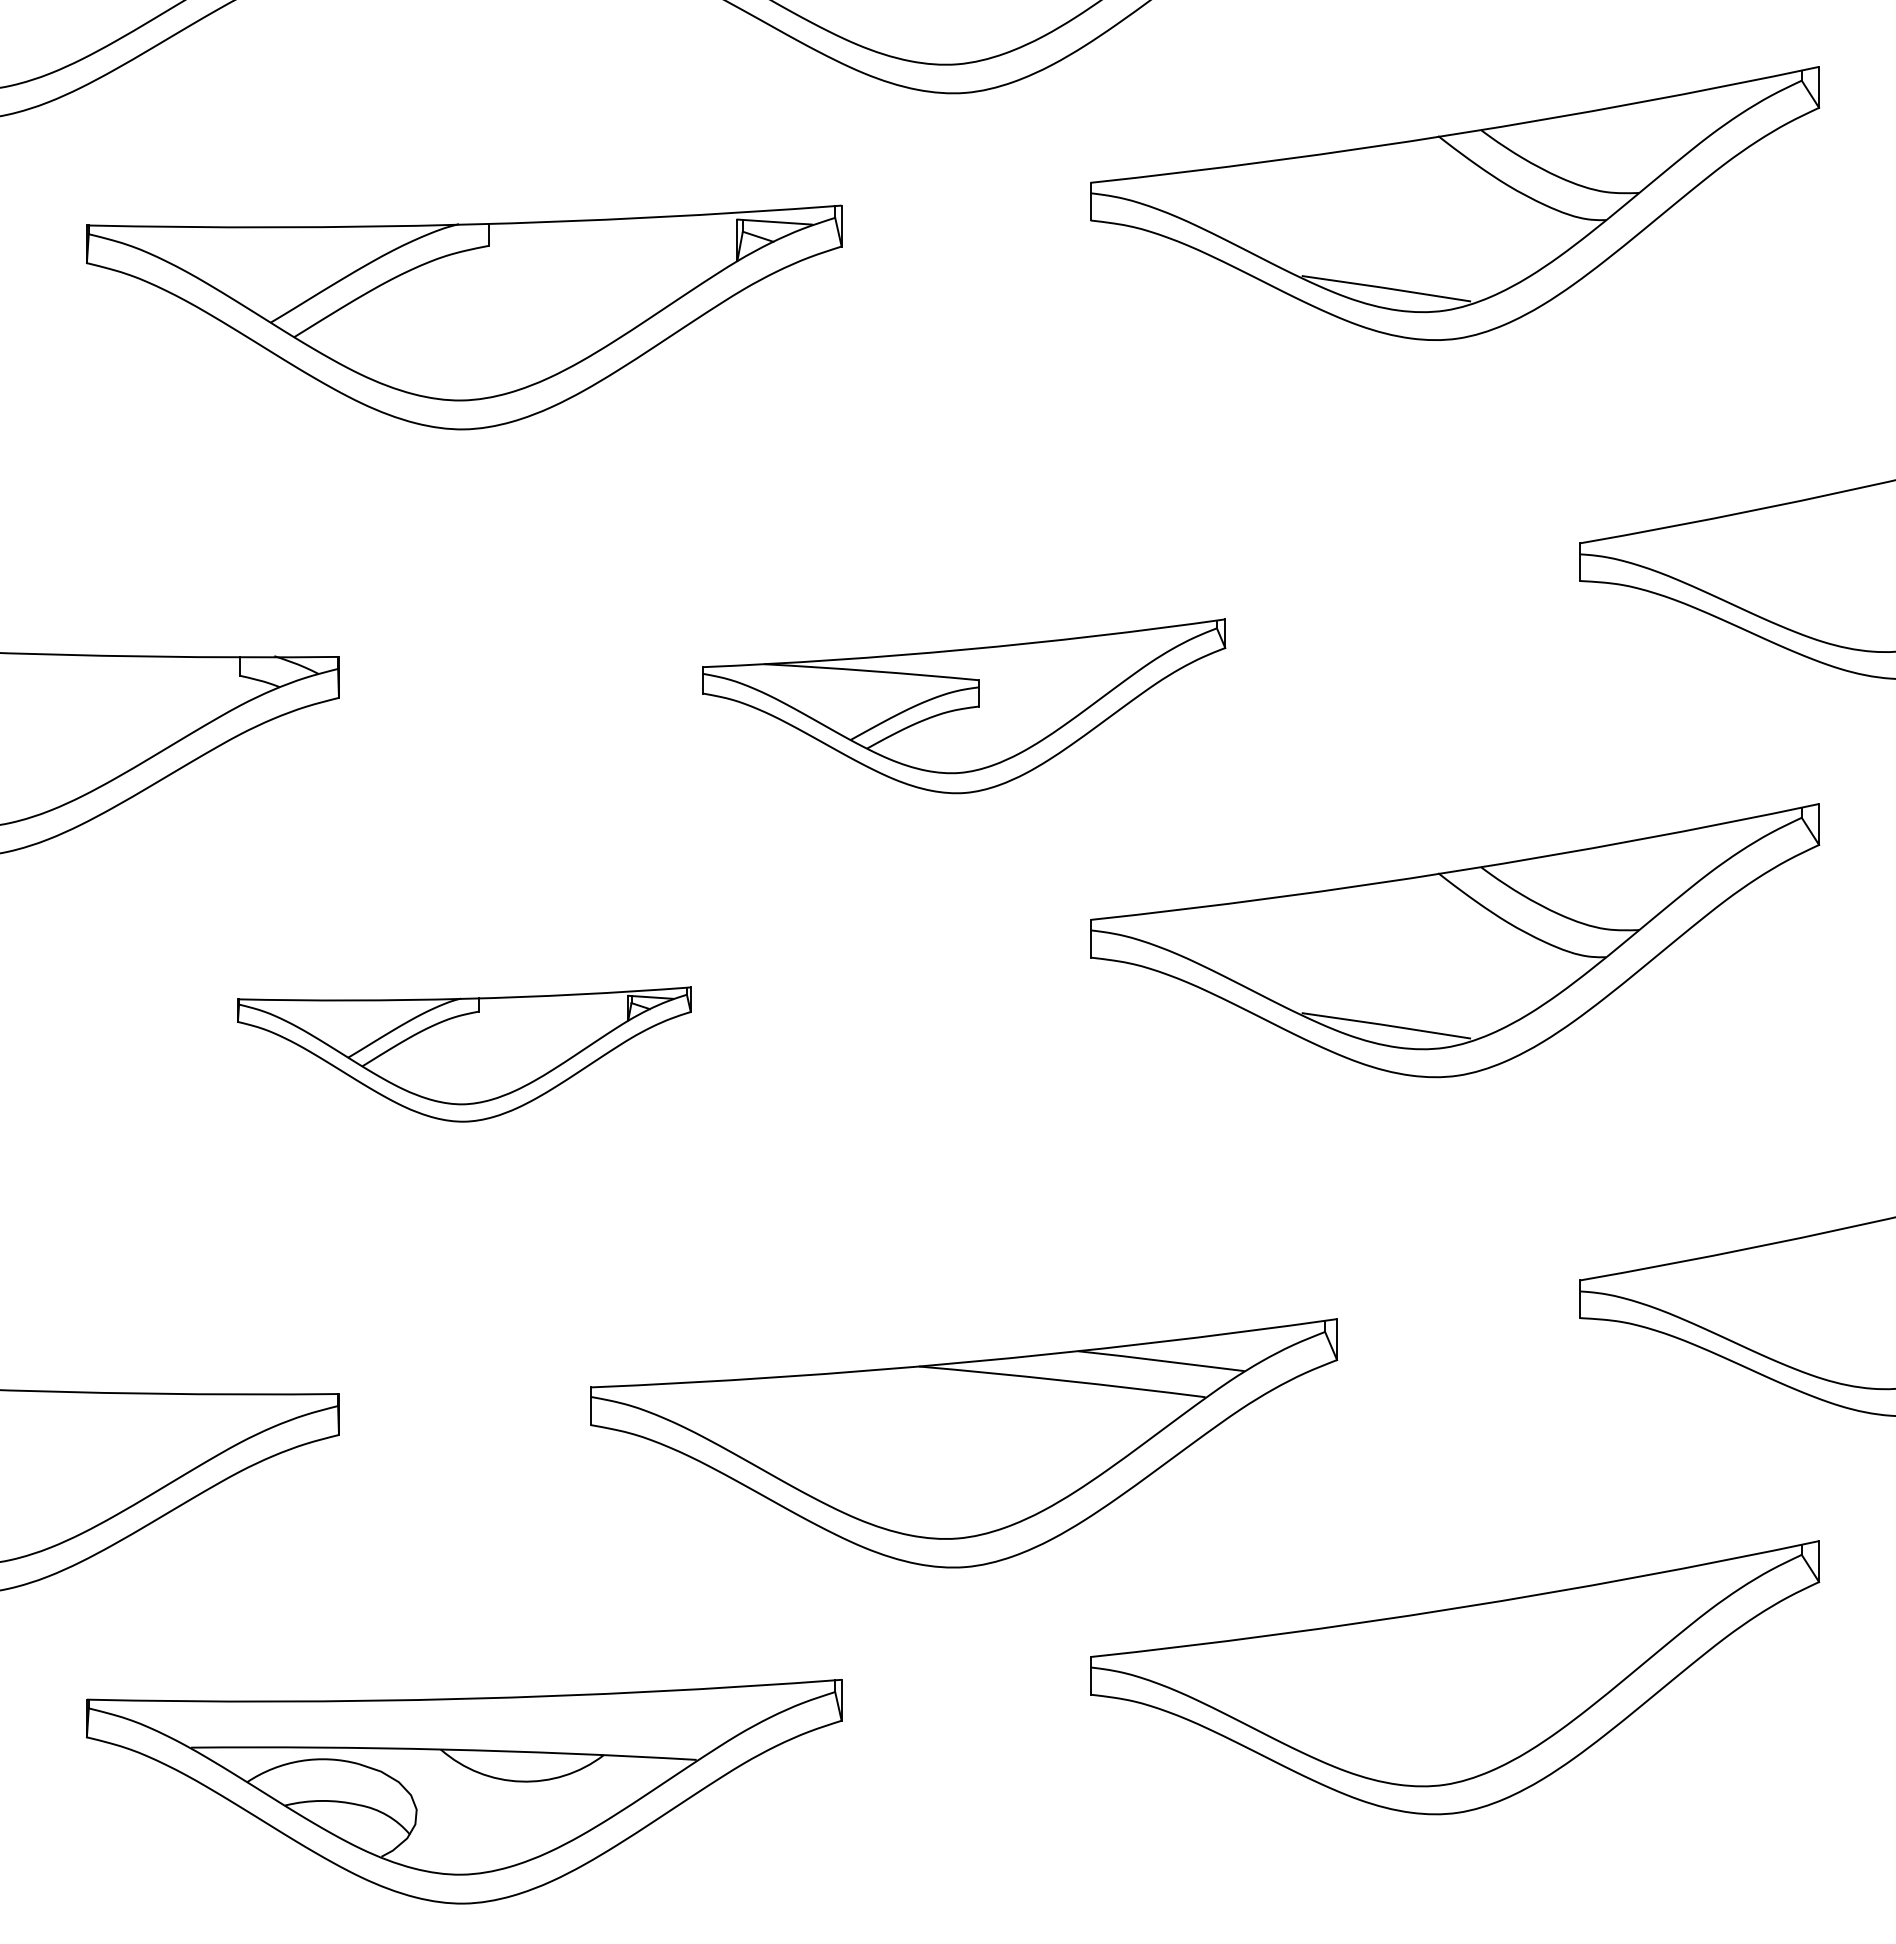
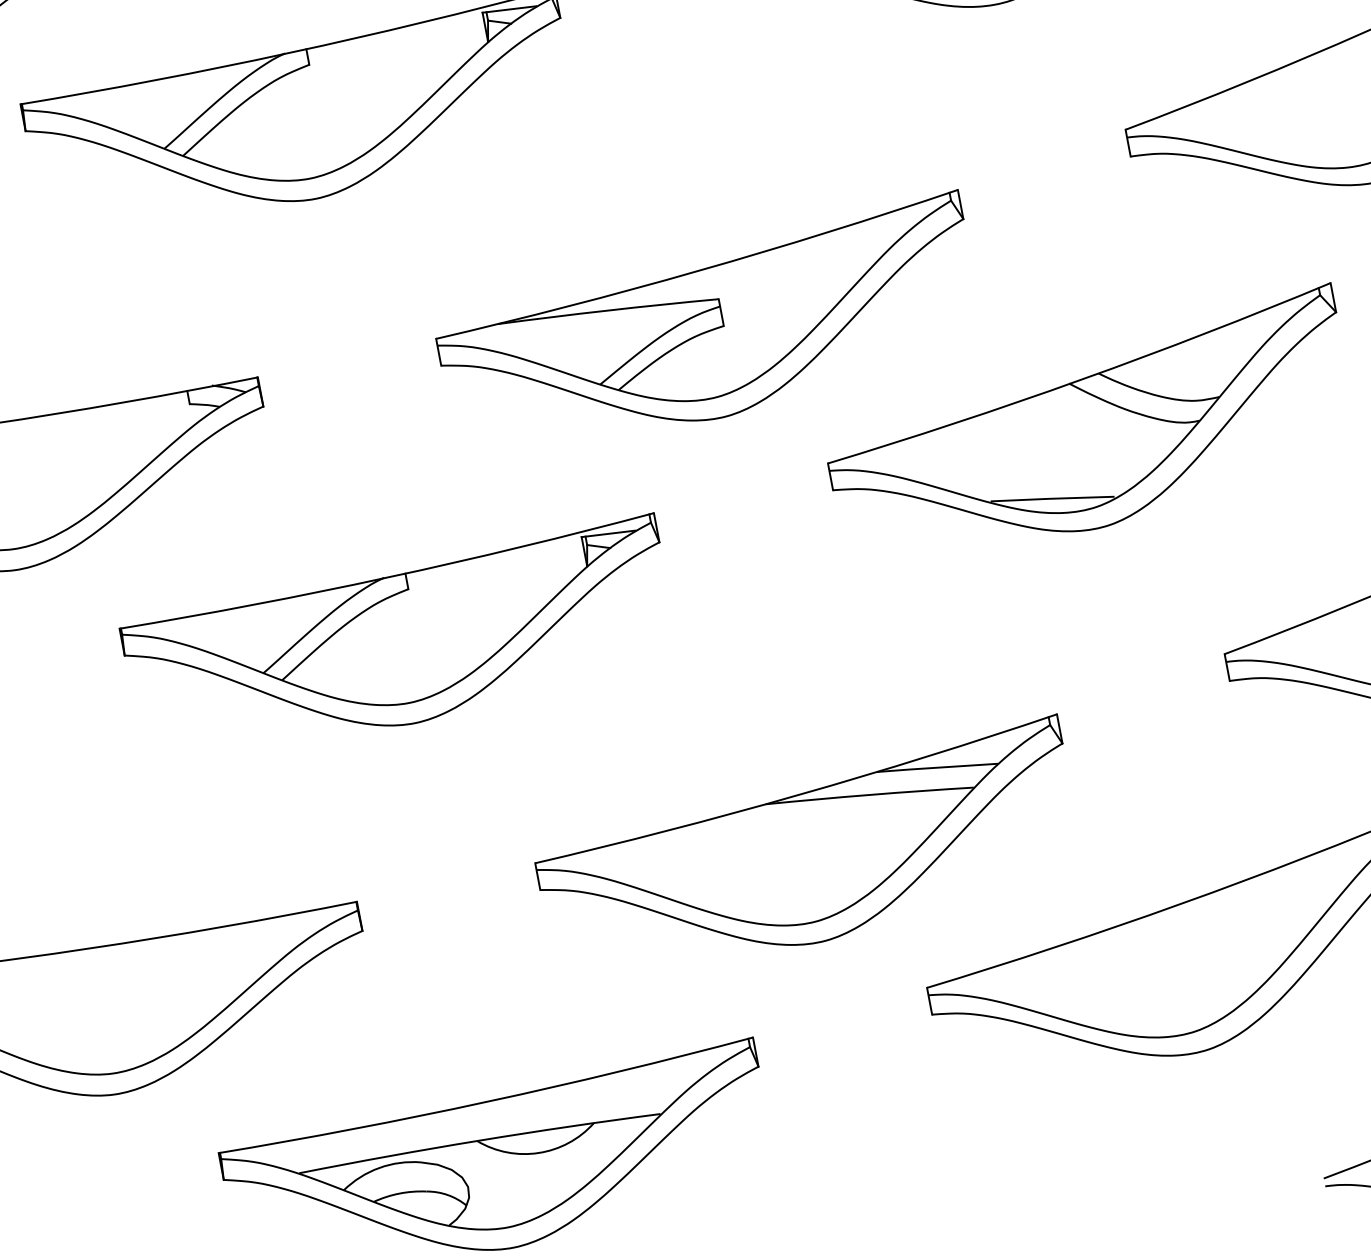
part: (964, 706) -> (709, 328), size x1.43
part: (464, 1054) -> (400, 643), size x1.67

